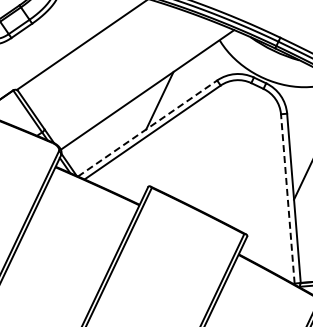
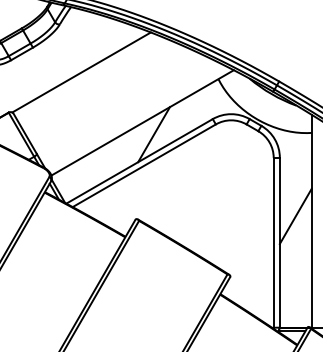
line: (147, 128) -> (139, 161), dashed -> solid
line: (287, 198) -> (273, 242), dashed -> solid

